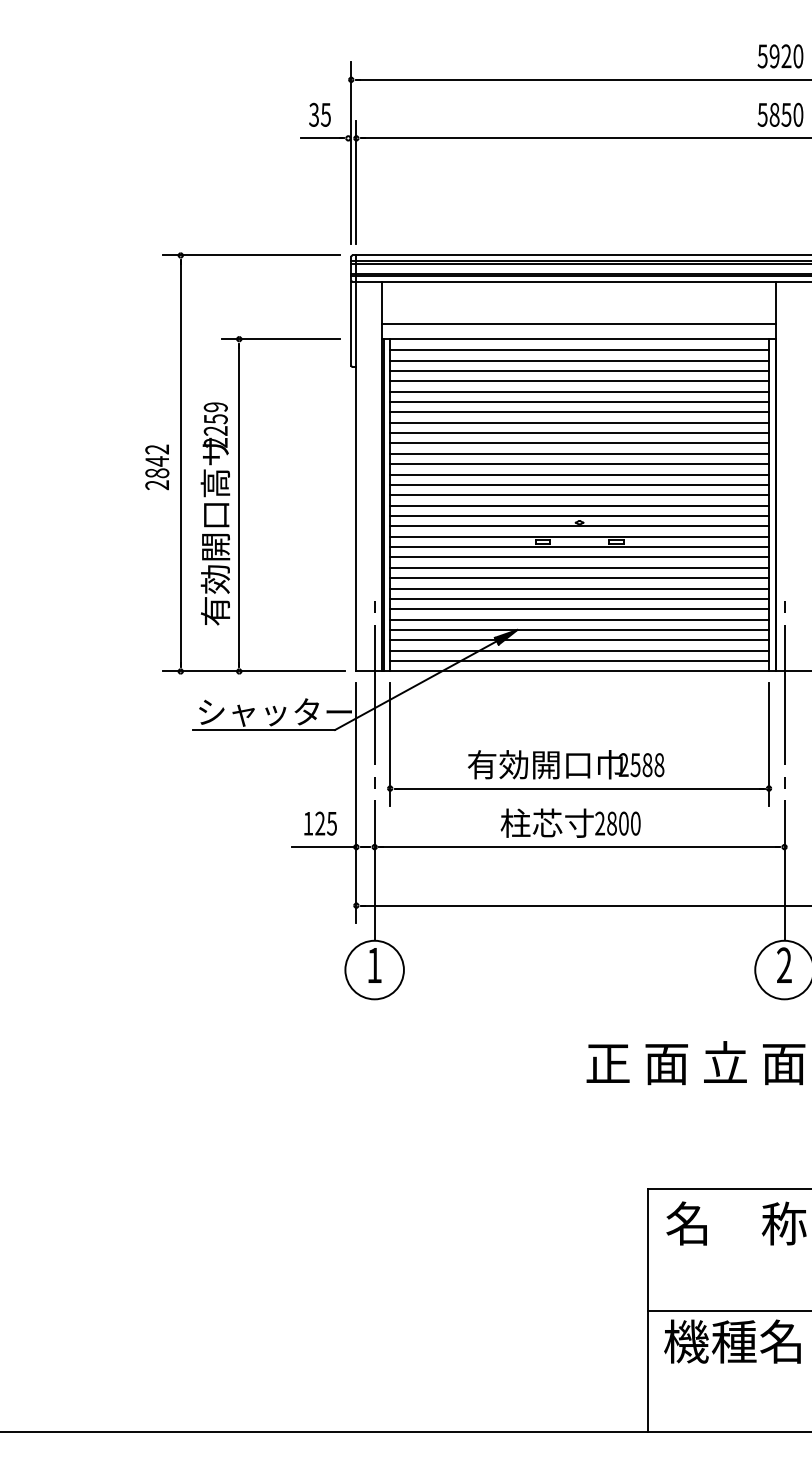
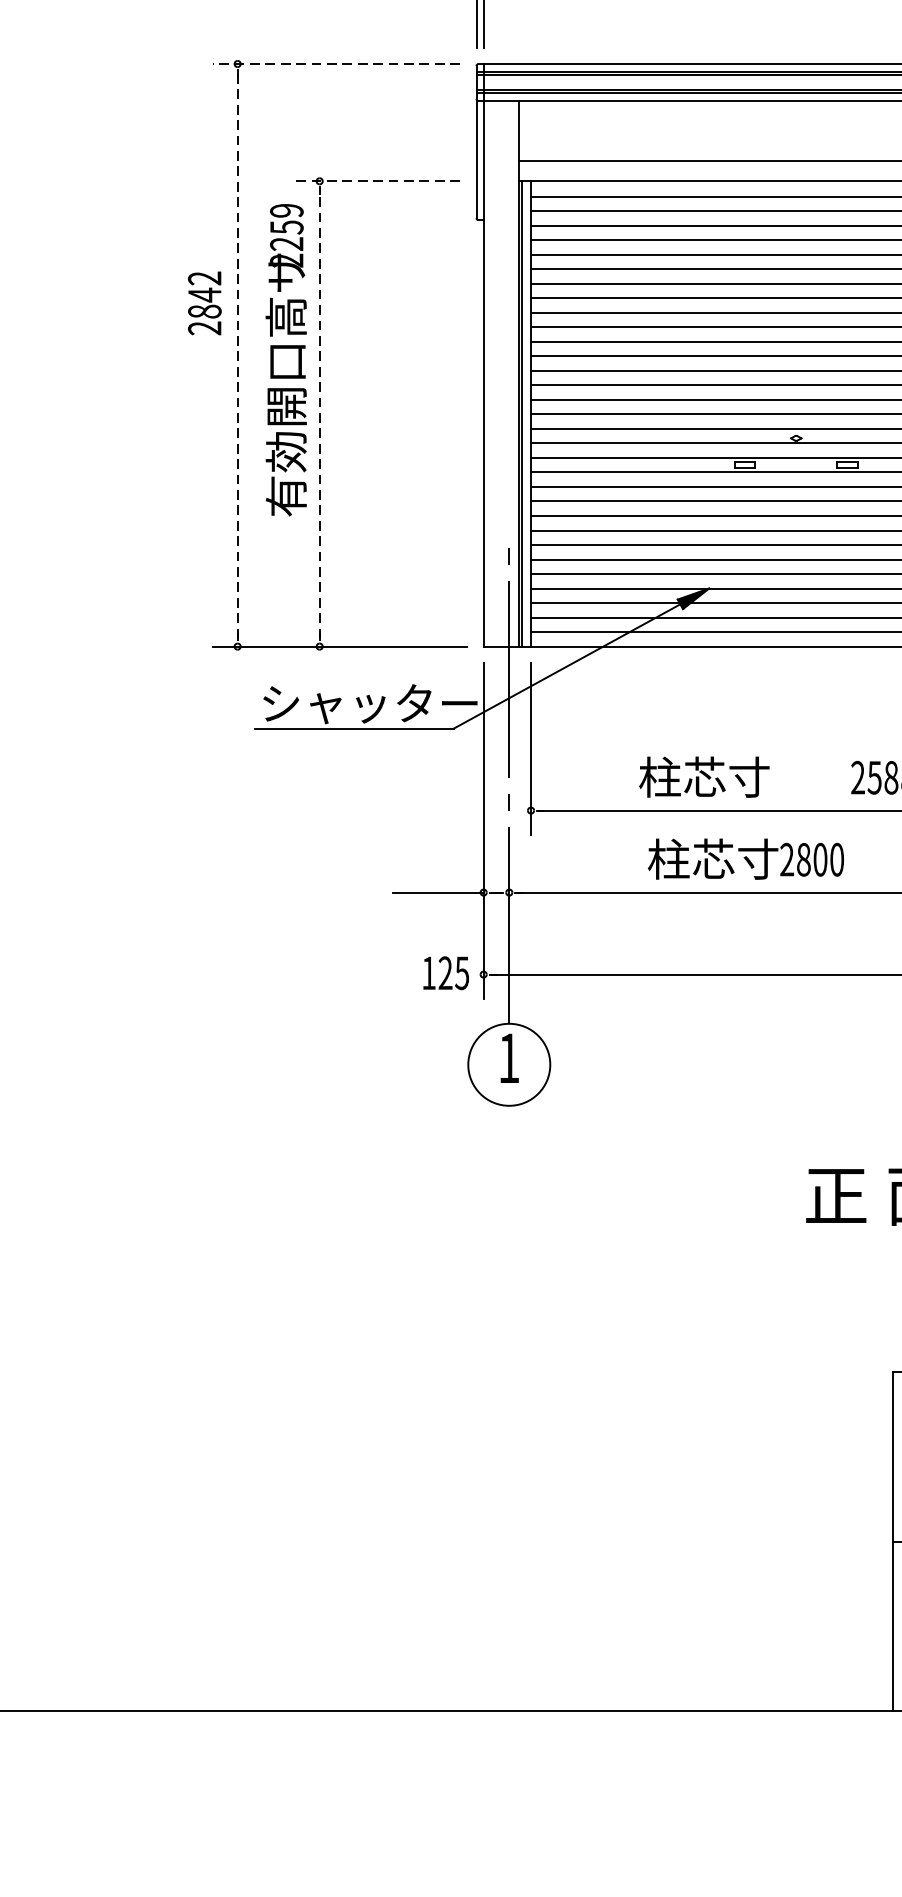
line: (250, 255) -> (335, 64), solid -> dashed
line: (280, 339) -> (377, 181), solid -> dashed
line: (180, 462) -> (237, 353), solid -> dashed
text: (157, 467) -> (205, 303), moved
line: (239, 504) -> (319, 412), solid -> dashed
text: (215, 513) -> (286, 359), moved
text: (544, 764) -> (747, 776), 有効開口巾 -> 柱芯寸
text: (570, 822) -> (745, 858), moved
text: (320, 823) -> (446, 972), moved

